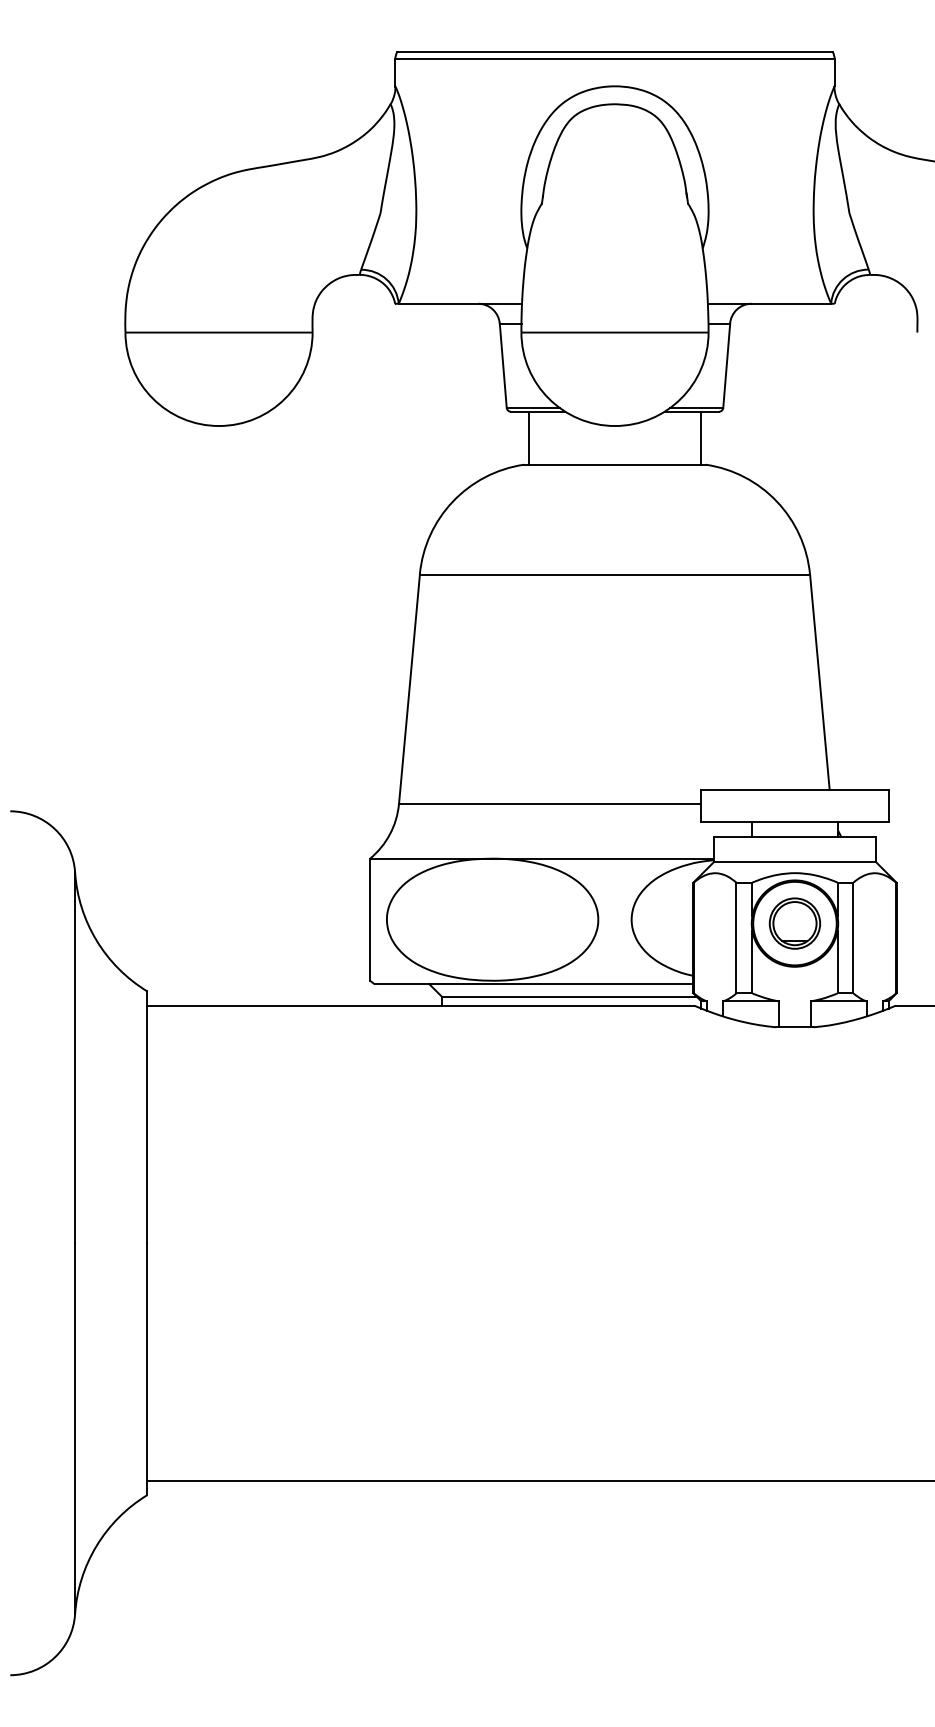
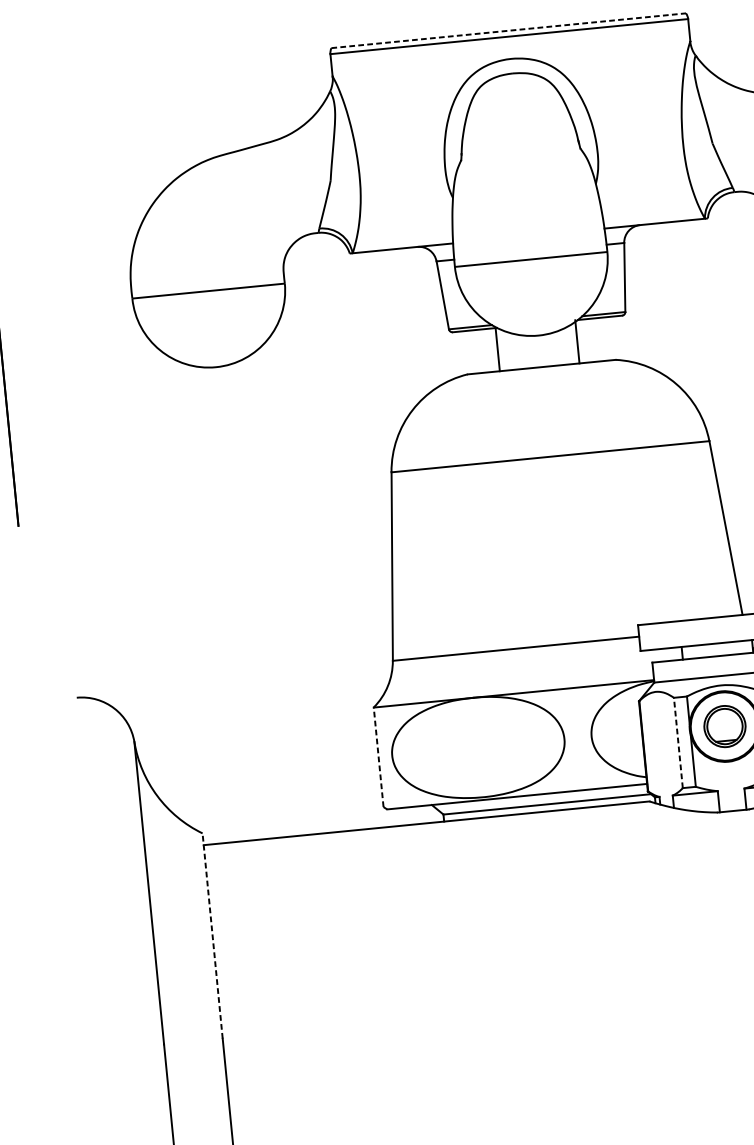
line: (615, 51) -> (509, 30), solid -> dashed
line: (528, 437) -> (497, 349), moved
line: (701, 437) -> (577, 341), moved
line: (370, 919) -> (378, 757), solid -> dashed
line: (736, 937) -> (678, 742), solid -> dashed
line: (147, 1117) -> (213, 936), solid -> dashed

